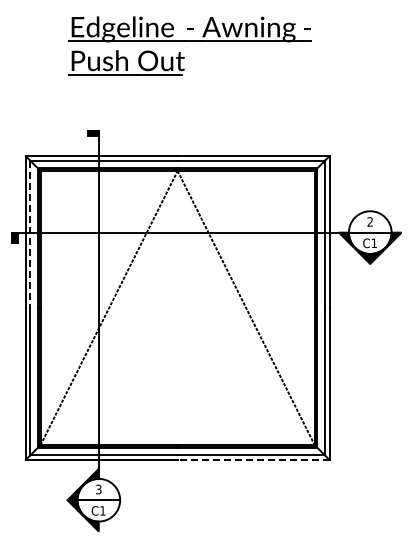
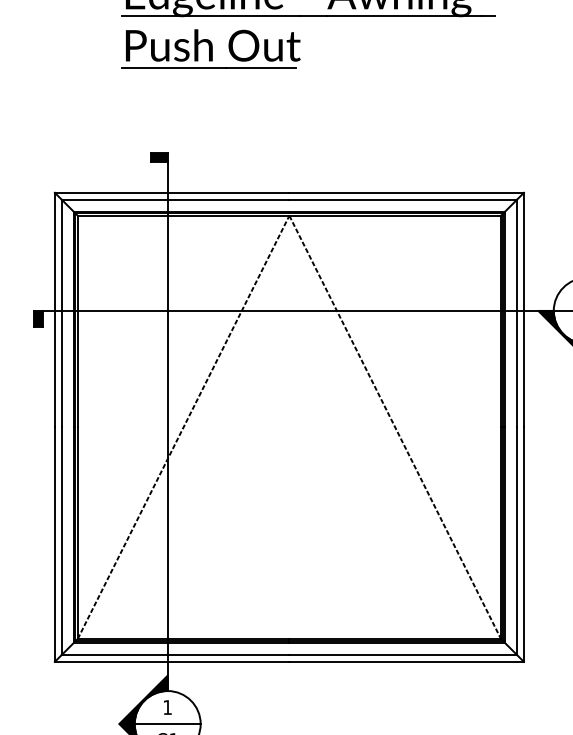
line: (30, 234) -> (62, 313), dashed -> solid
line: (253, 459) -> (406, 661), dashed -> solid
text: (98, 489) -> (167, 707), 3 -> 1

